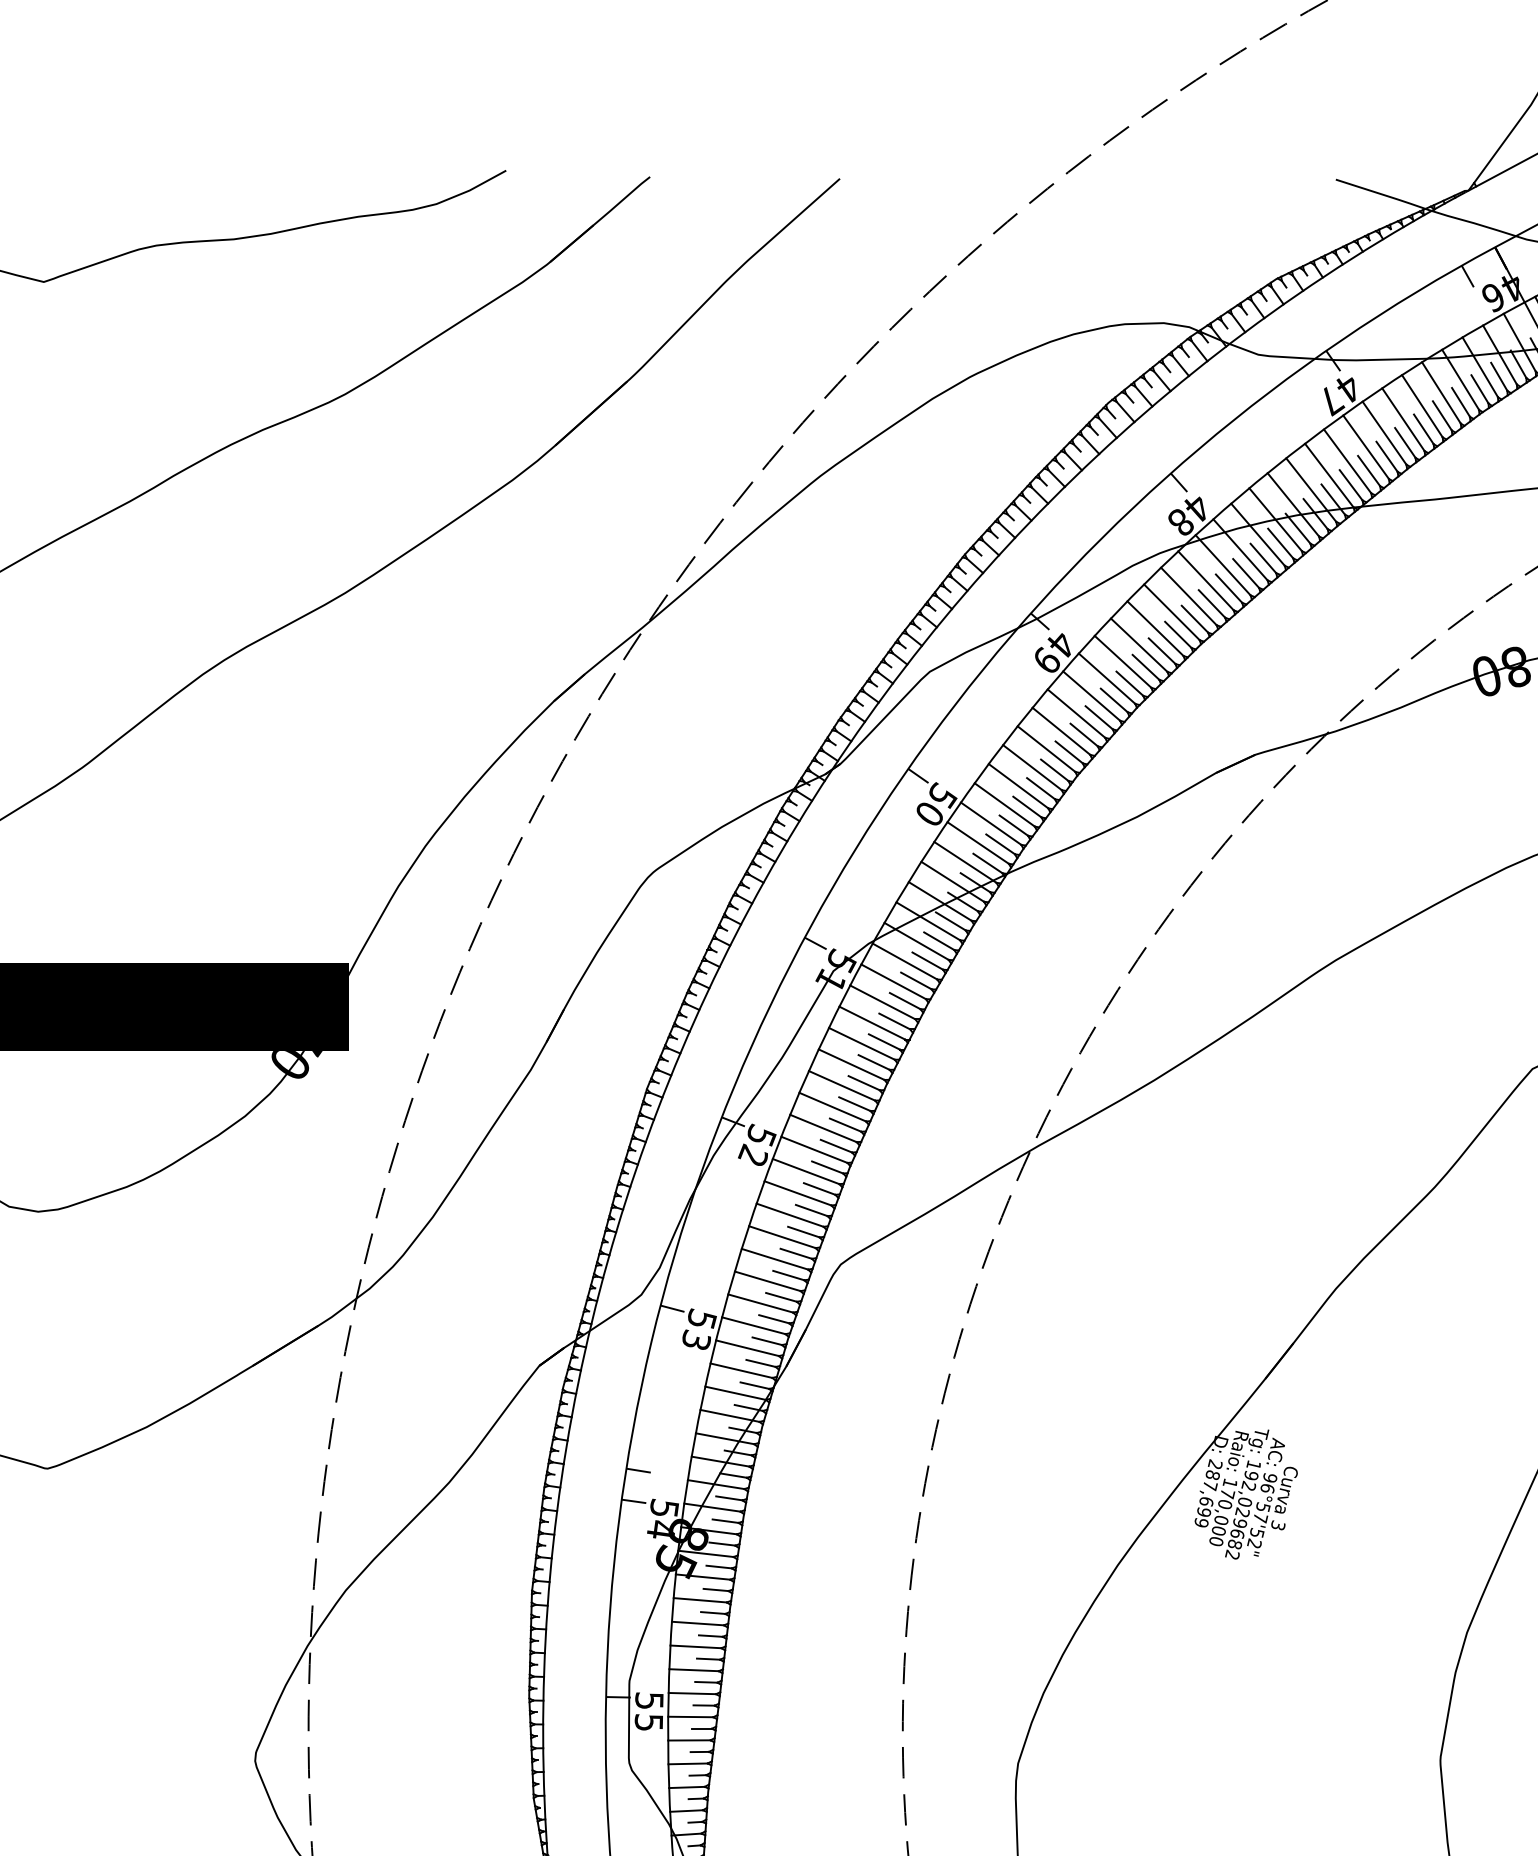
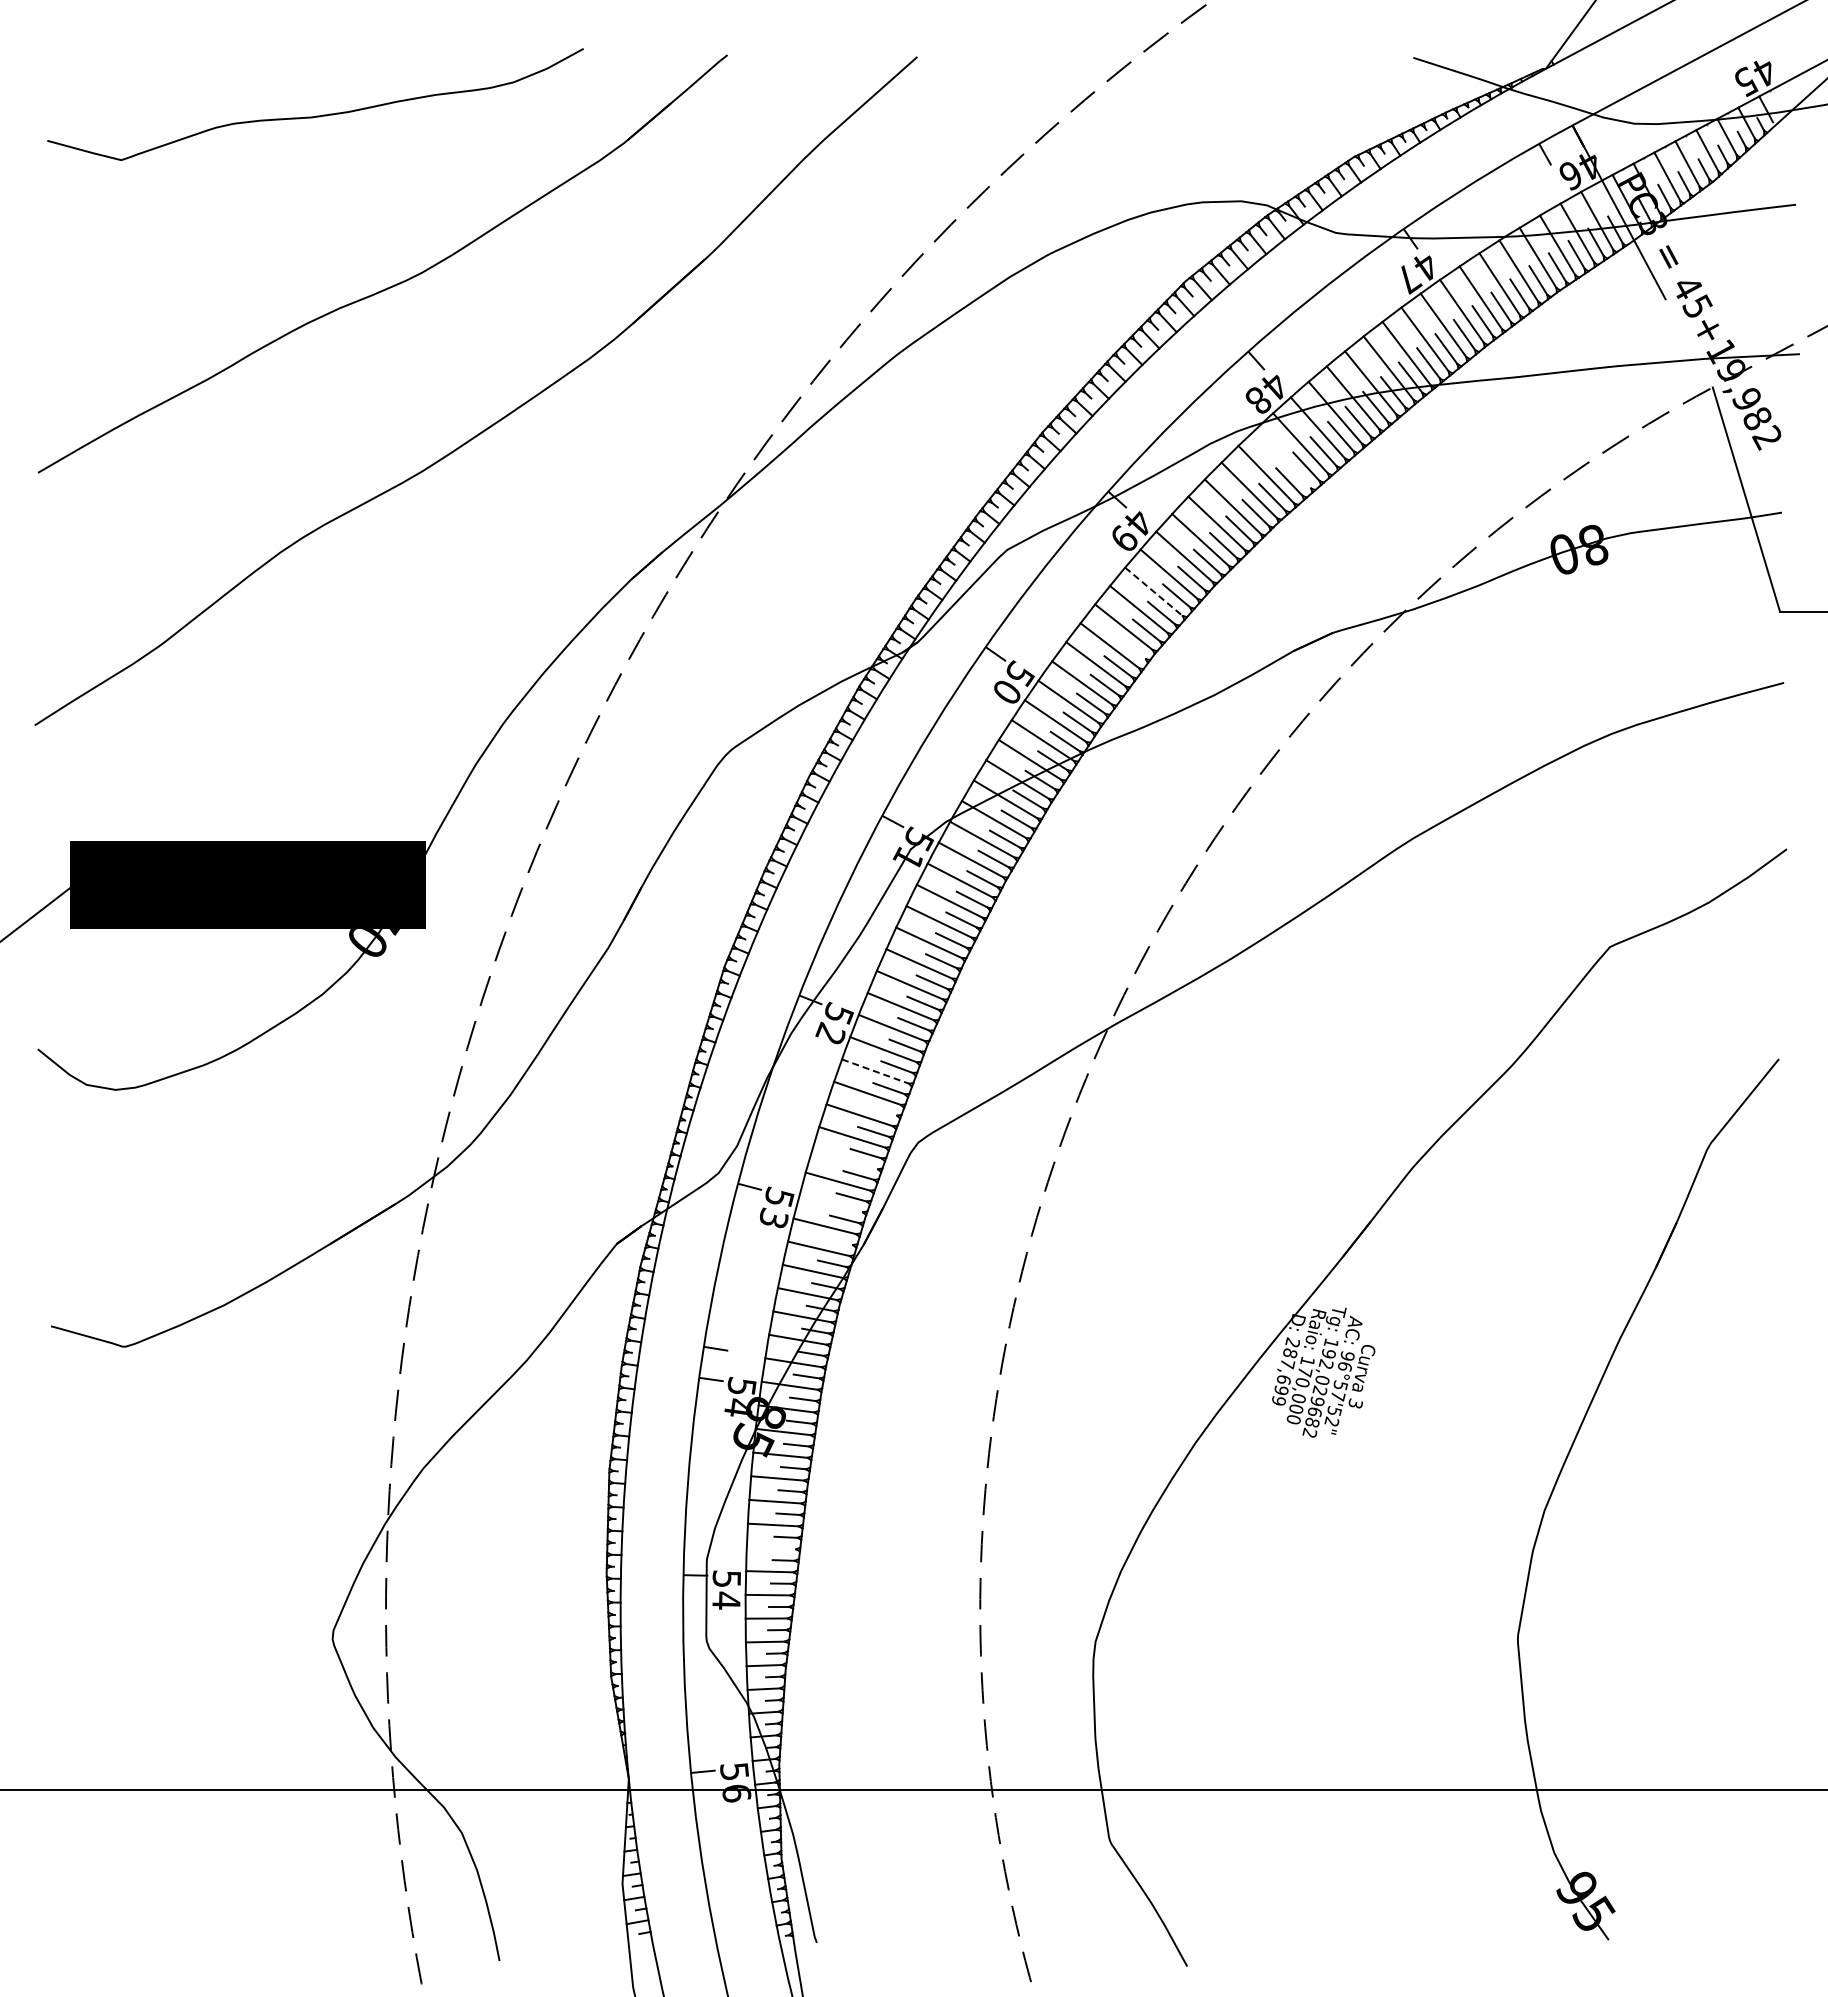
line: (1206, 580) -> (1283, 458), removed
line: (1076, 713) -> (1153, 591), solid -> dashed
line: (1055, 770) -> (1132, 648), removed
line: (798, 1193) -> (875, 1071), solid -> dashed
line: (804, 1231) -> (881, 1109), removed
line: (768, 1281) -> (845, 1159), removed
line: (754, 1325) -> (831, 1203), removed
line: (761, 1363) -> (838, 1241), removed
line: (694, 1670) -> (771, 1548), removed
text: (649, 1722) -> (726, 1600), 55 -> 54

